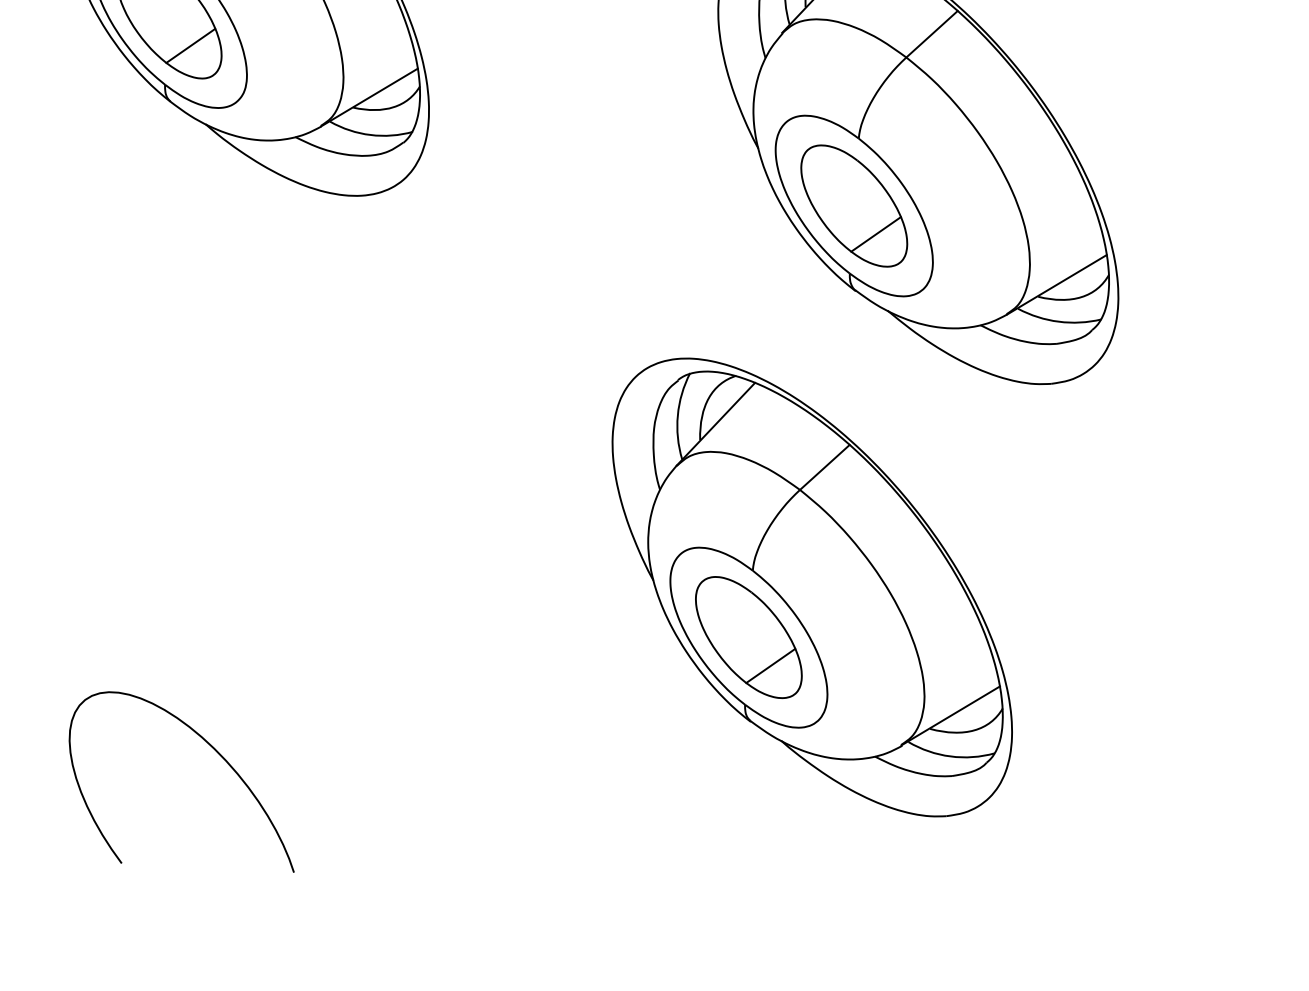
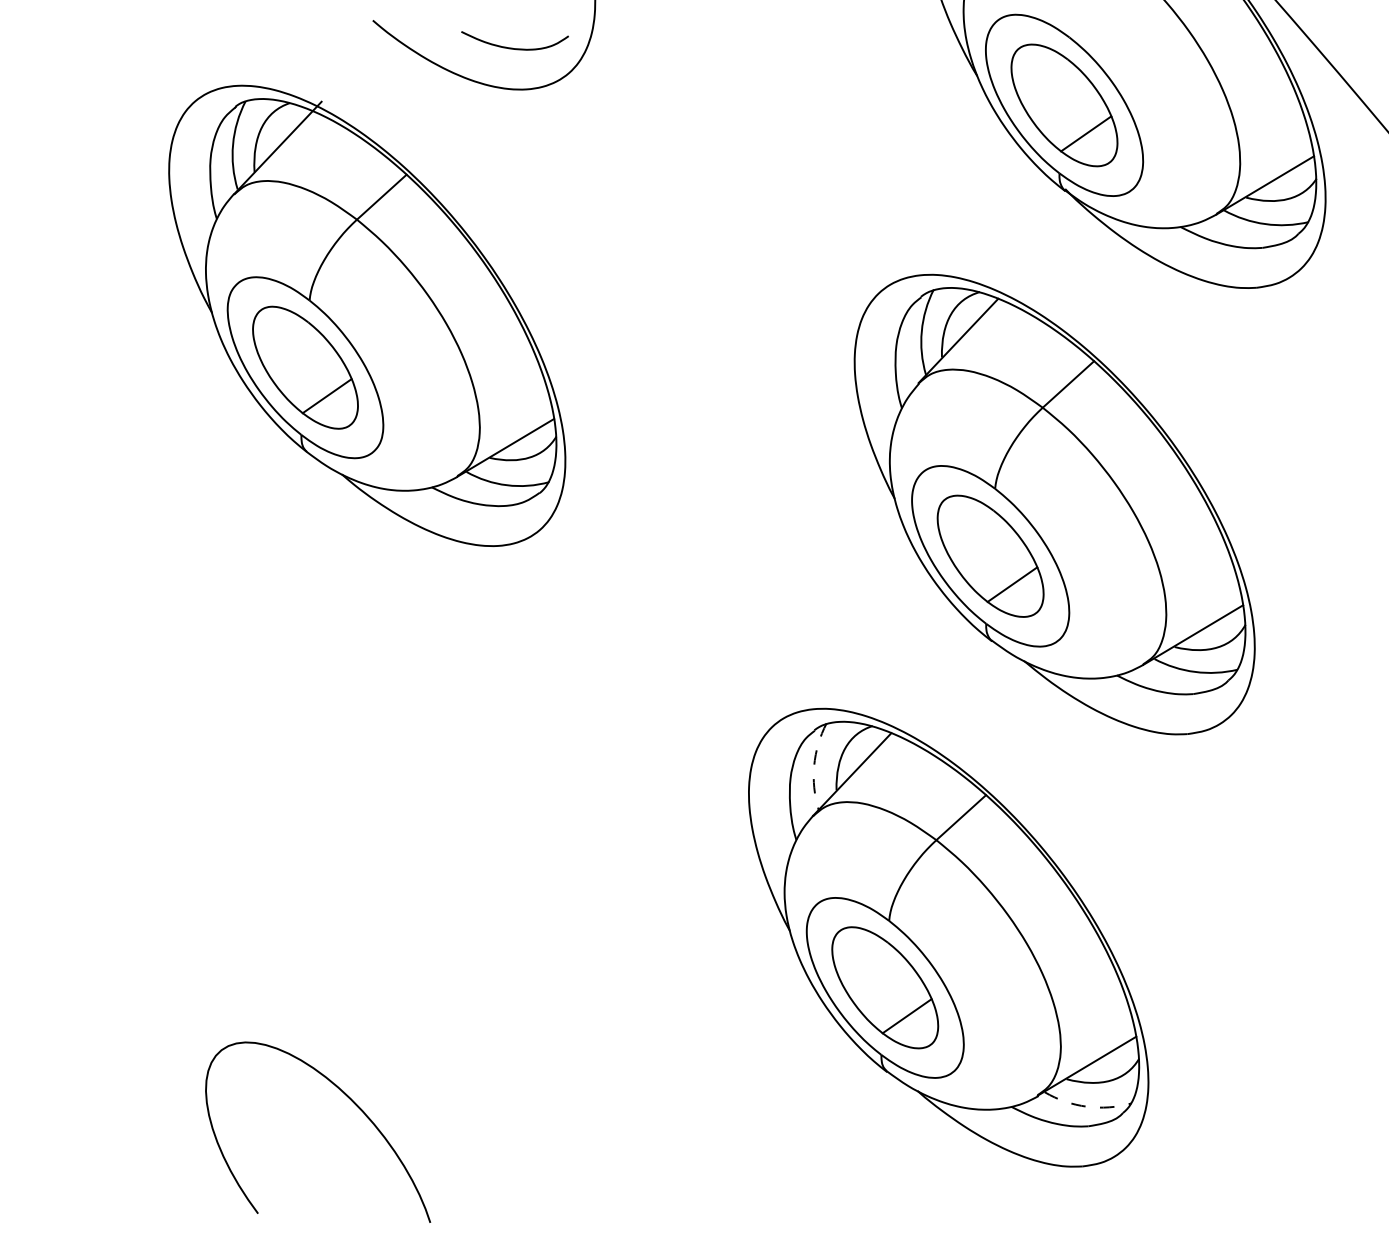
arc: (678, 415) -> (814, 765), solid -> dashed
arc: (950, 756) -> (1086, 1106), solid -> dashed

